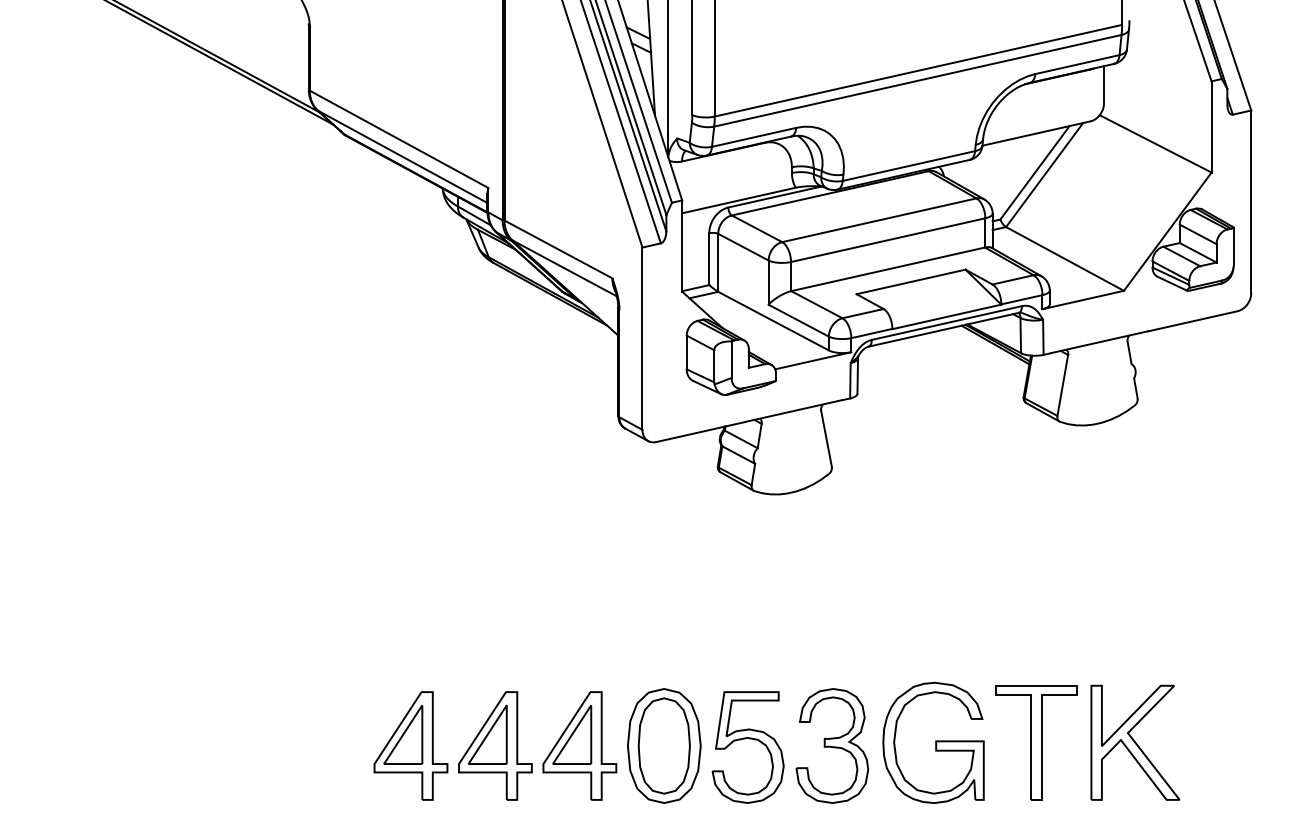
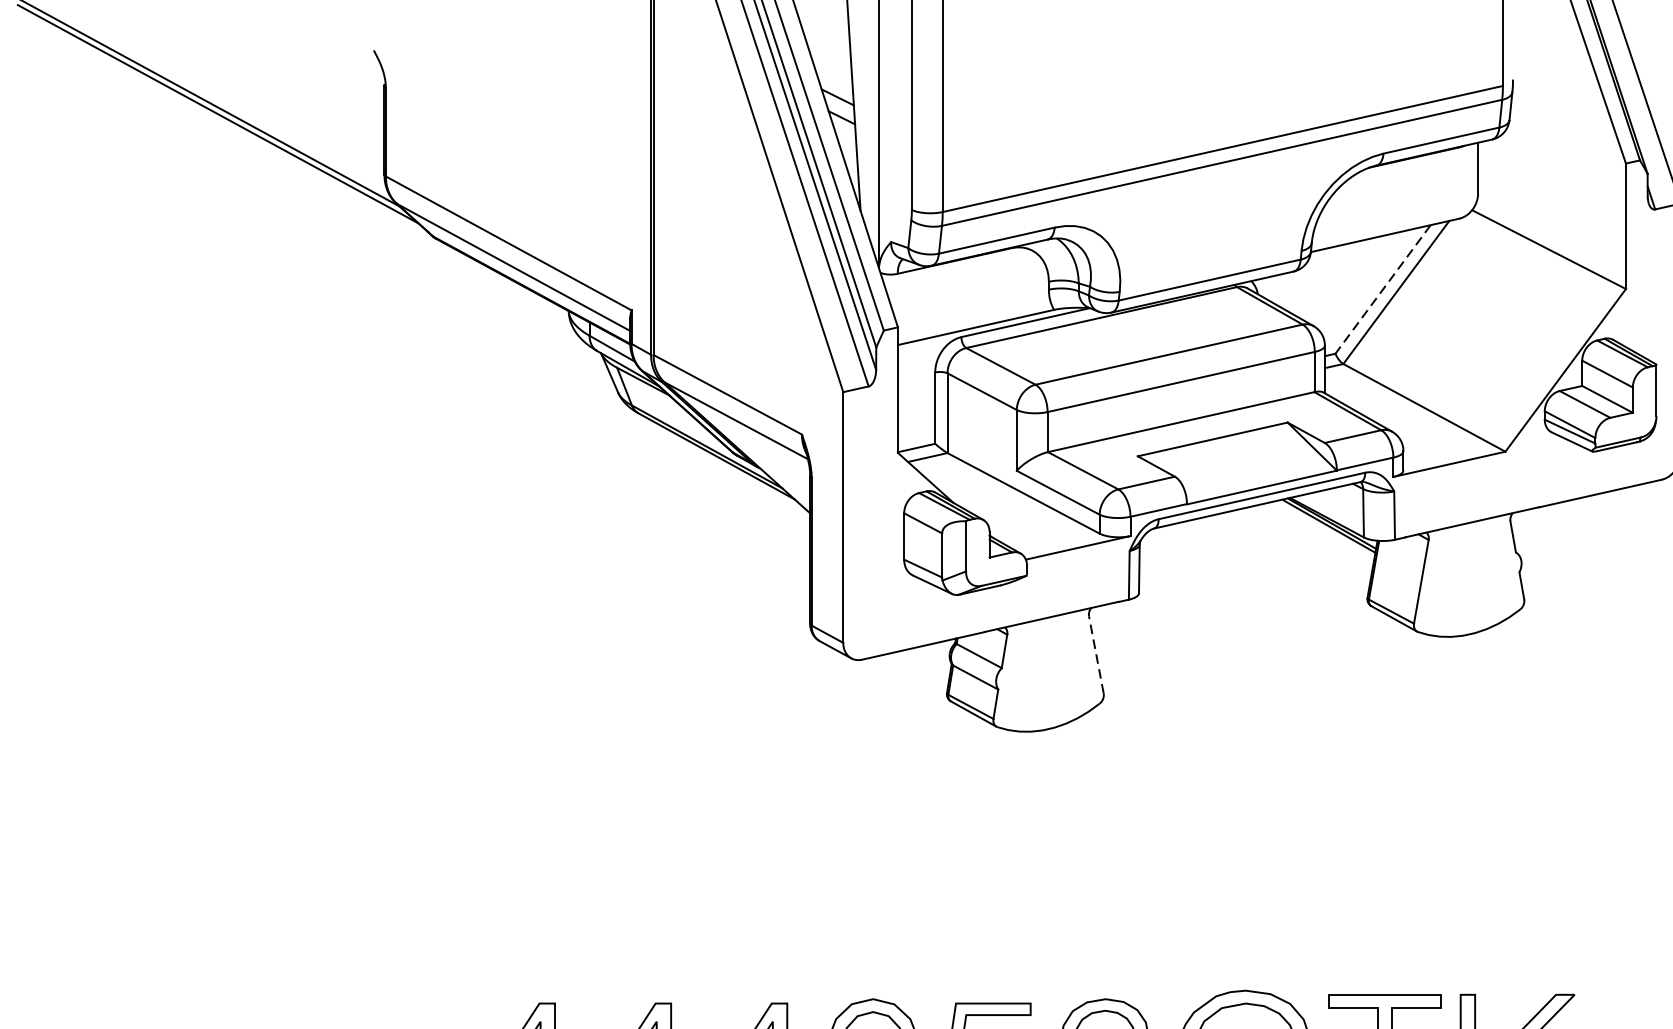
line: (1034, 173) -> (1382, 290), solid -> dashed
line: (826, 438) -> (1096, 654), solid -> dashed

